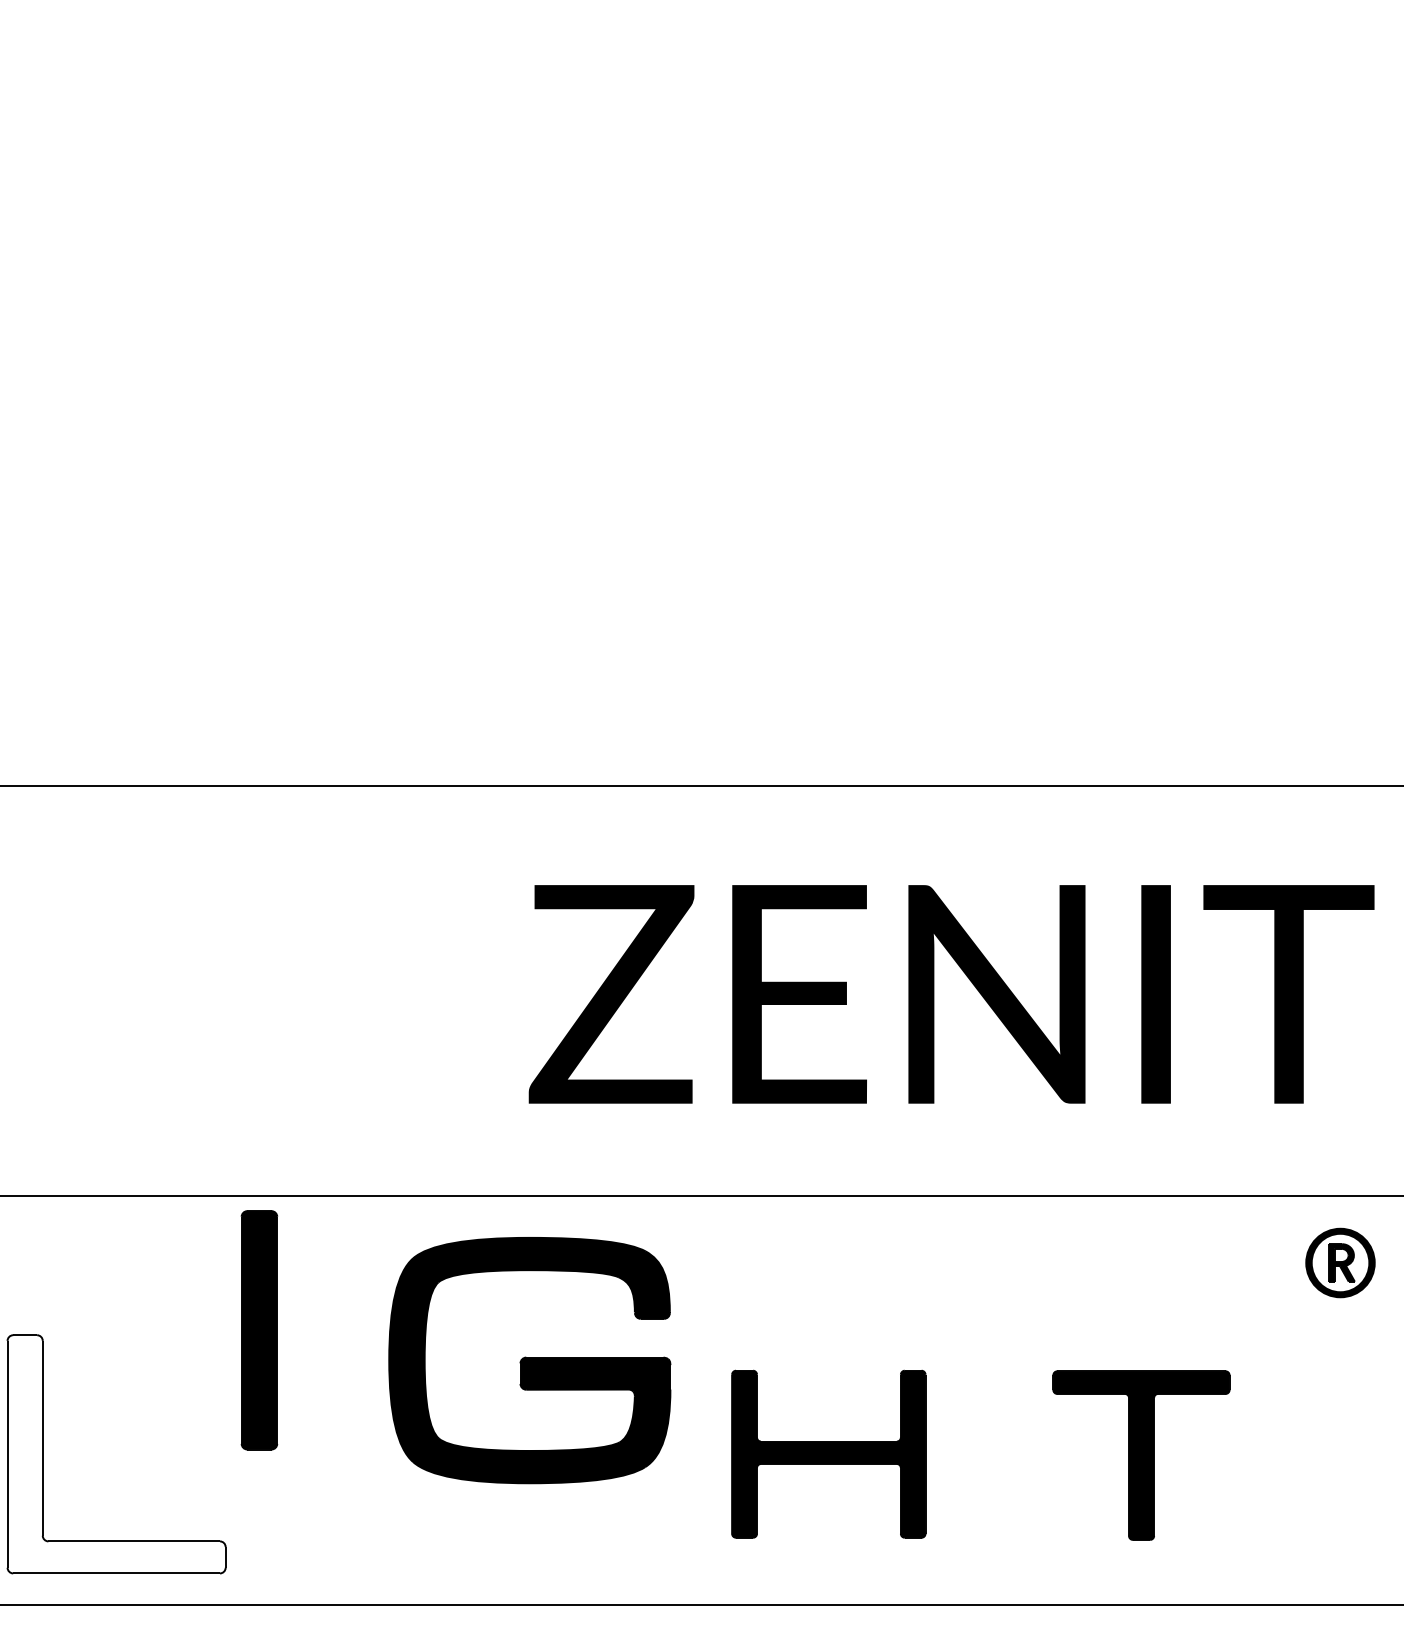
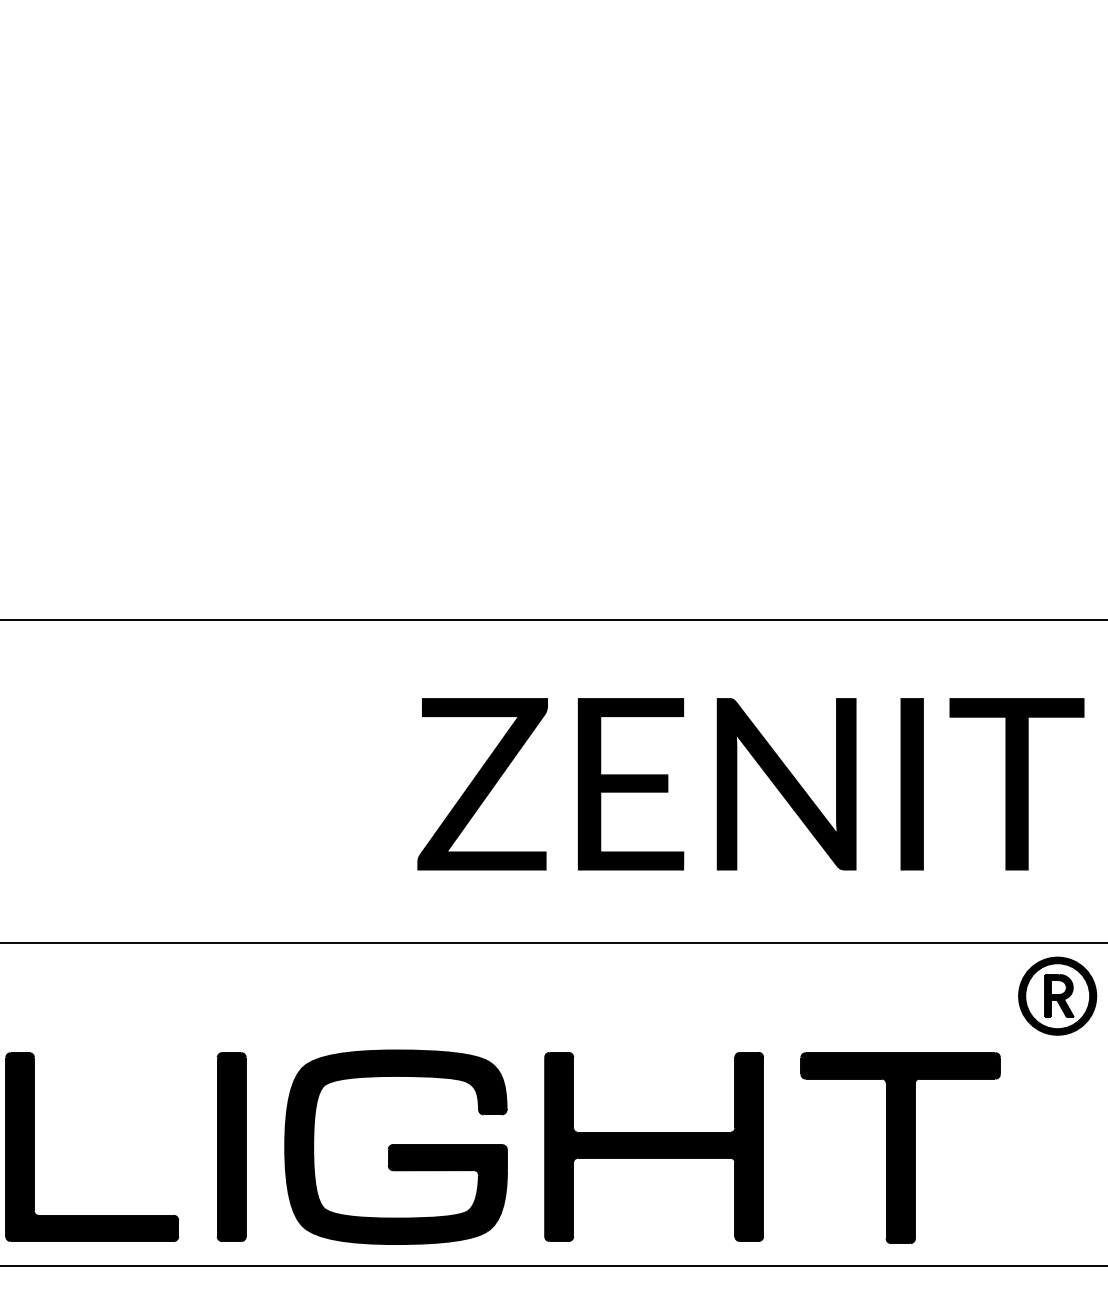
part: (1340, 1262) -> (1057, 995), size x1.43
part: (259, 1330) -> (231, 1147), moved
part: (529, 1360) -> (395, 1147), moved
fill: (116, 1454) -> (92, 1147), added
part: (828, 1454) -> (653, 1147), size x1.43
part: (1141, 1455) -> (900, 1148), size x1.43

